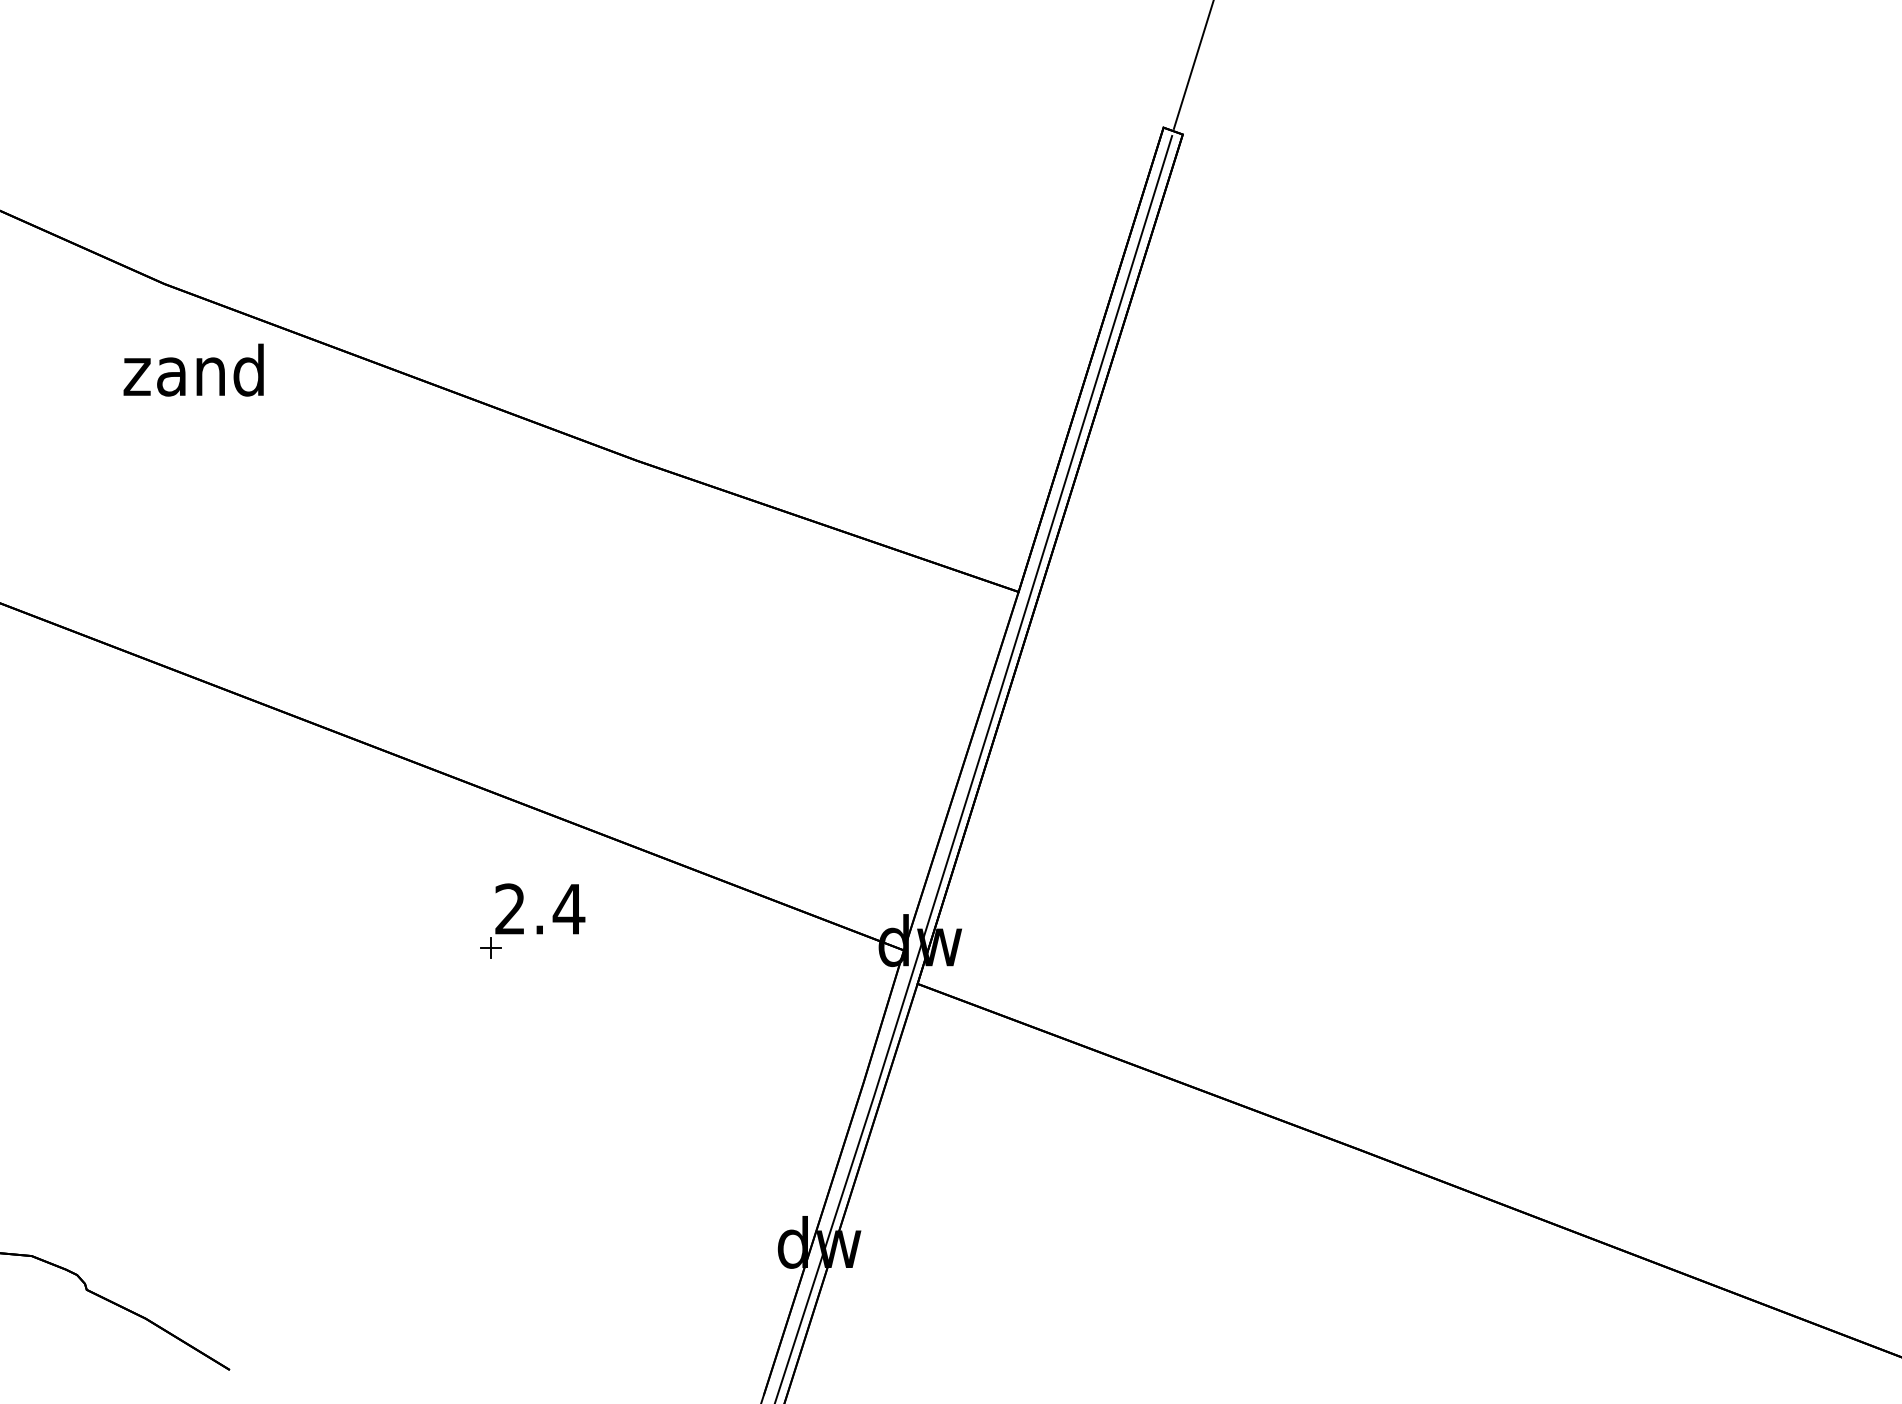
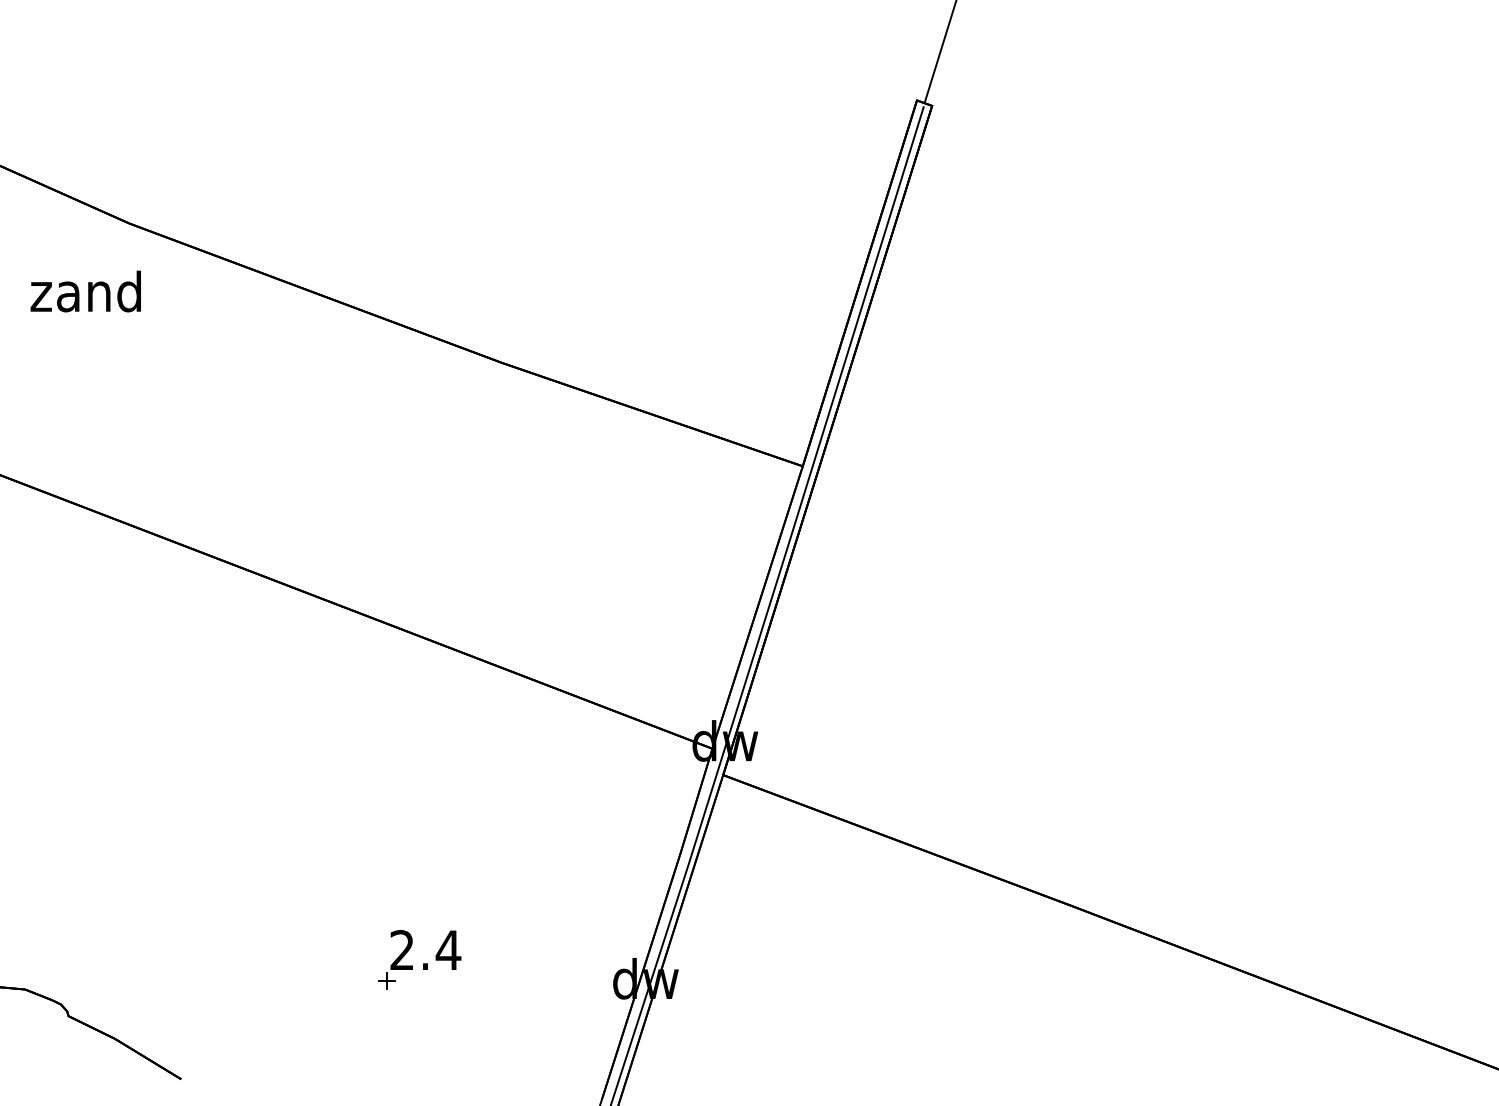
text: (193, 369) -> (85, 291), moved
part: (537, 925) -> (423, 963), moved

